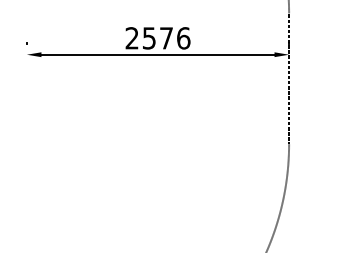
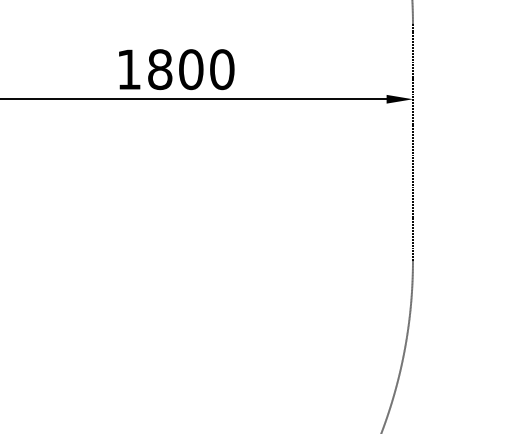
text: (157, 38) -> (174, 69), 2576 -> 1800

